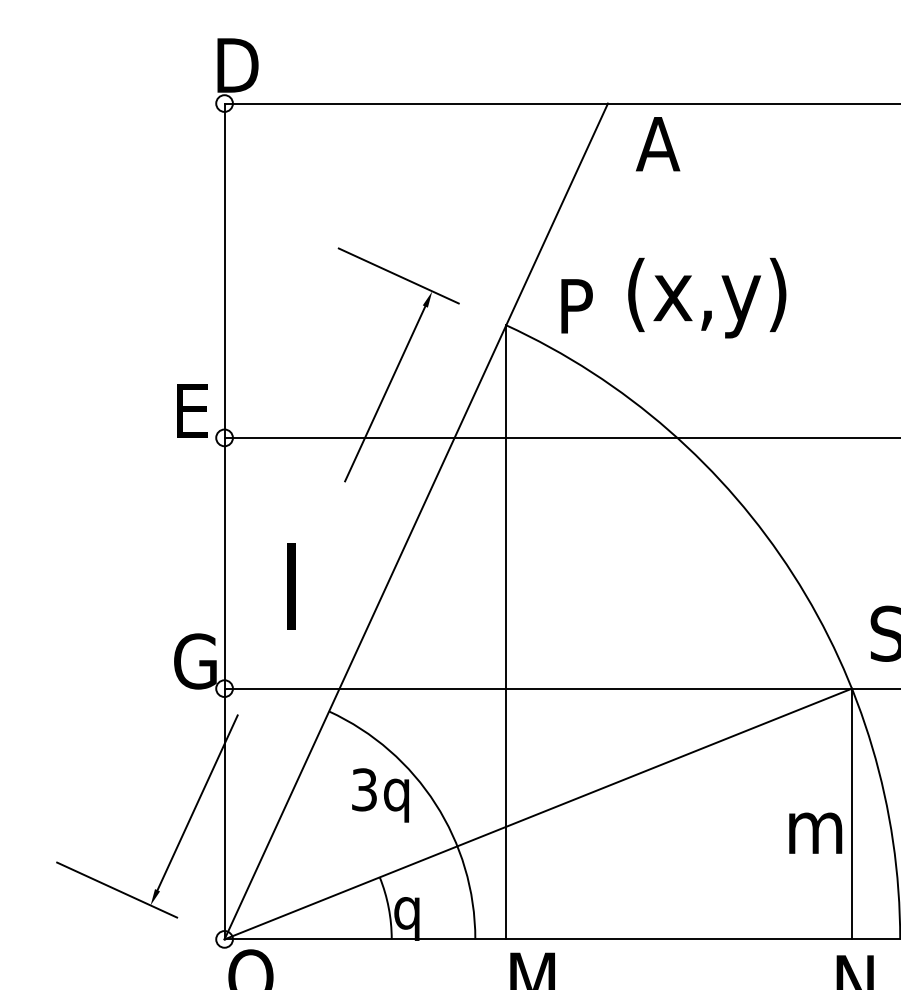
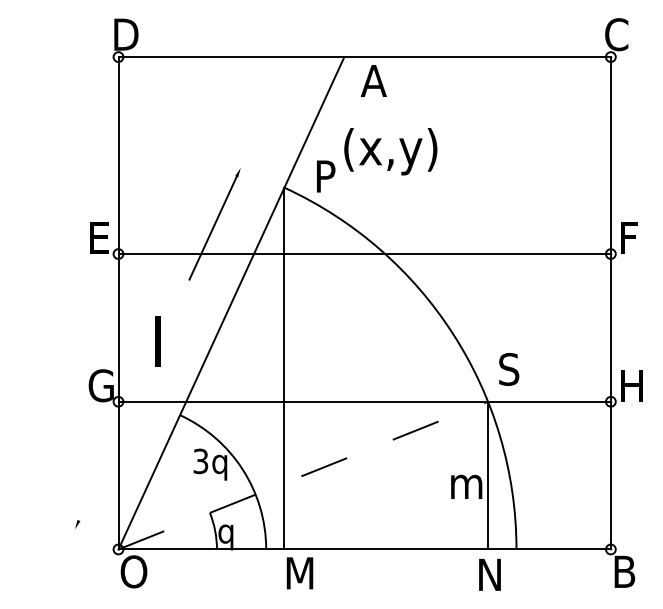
line: (397, 275) -> (220, 158), removed
text: (706, 297) -> (390, 151), moved
line: (197, 801) -> (102, 468), removed
line: (538, 813) -> (303, 475), solid -> dashed
line: (115, 890) -> (54, 520), removed

